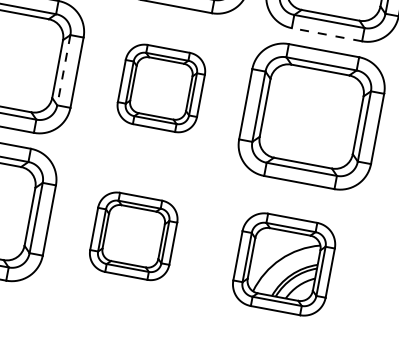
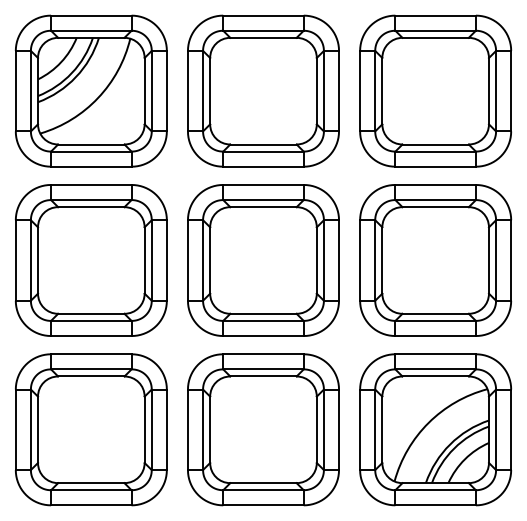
line: (326, 34) -> (435, 166), dashed -> solid
line: (63, 70) -> (151, 260), dashed -> solid
part: (161, 88) -> (263, 260), size x1.67
part: (133, 236) -> (263, 429), size x1.67
part: (283, 264) -> (435, 429), size x1.43

